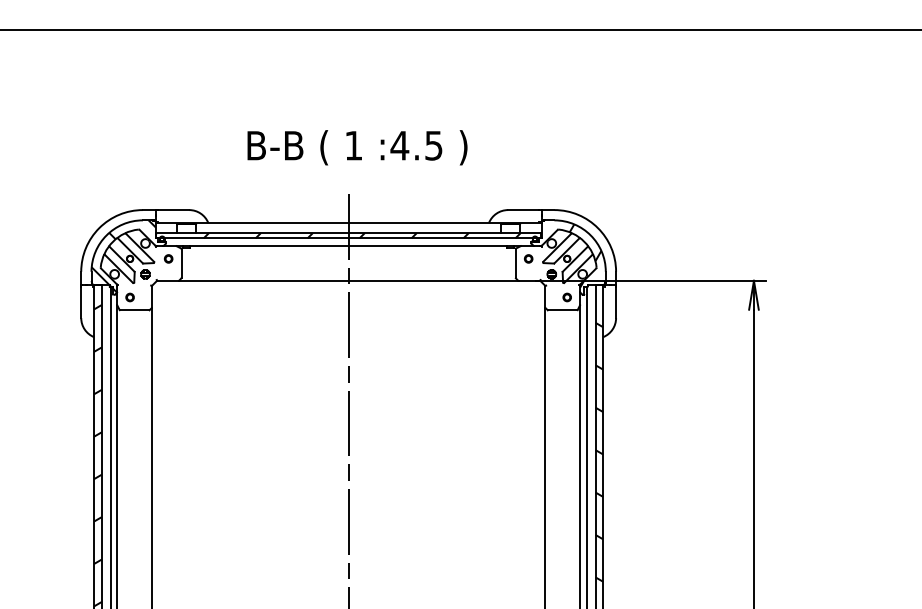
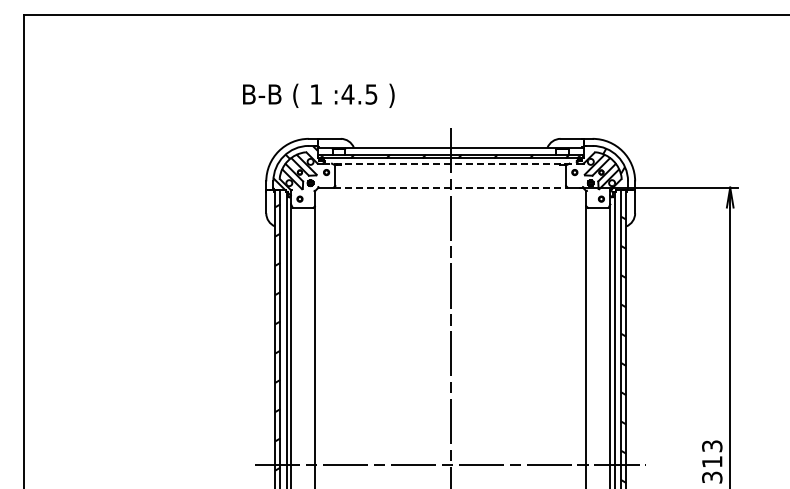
text: (357, 147) -> (318, 95), moved
line: (349, 245) -> (451, 163), solid -> dashed
line: (349, 280) -> (451, 187), solid -> dashed

